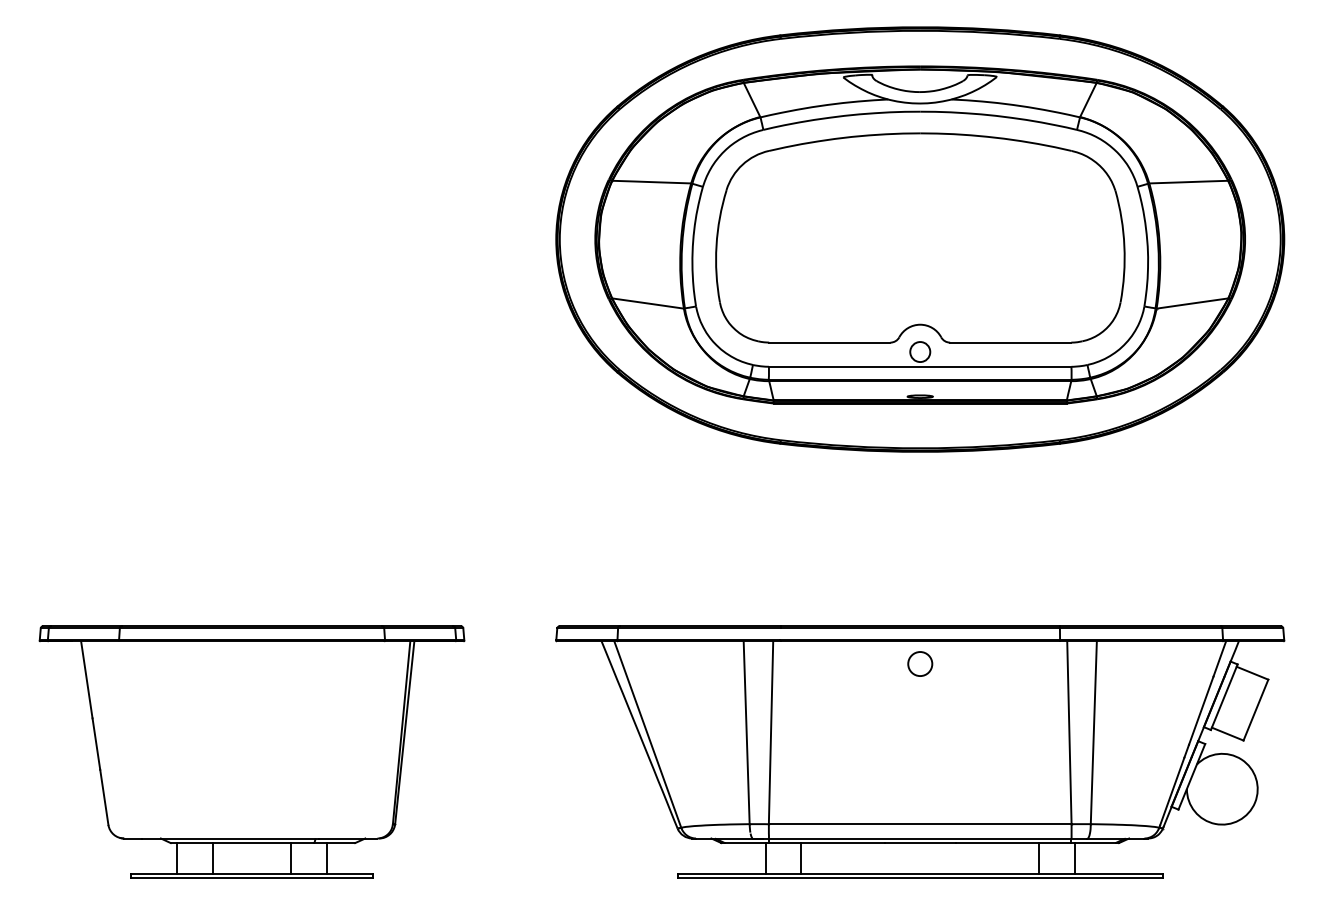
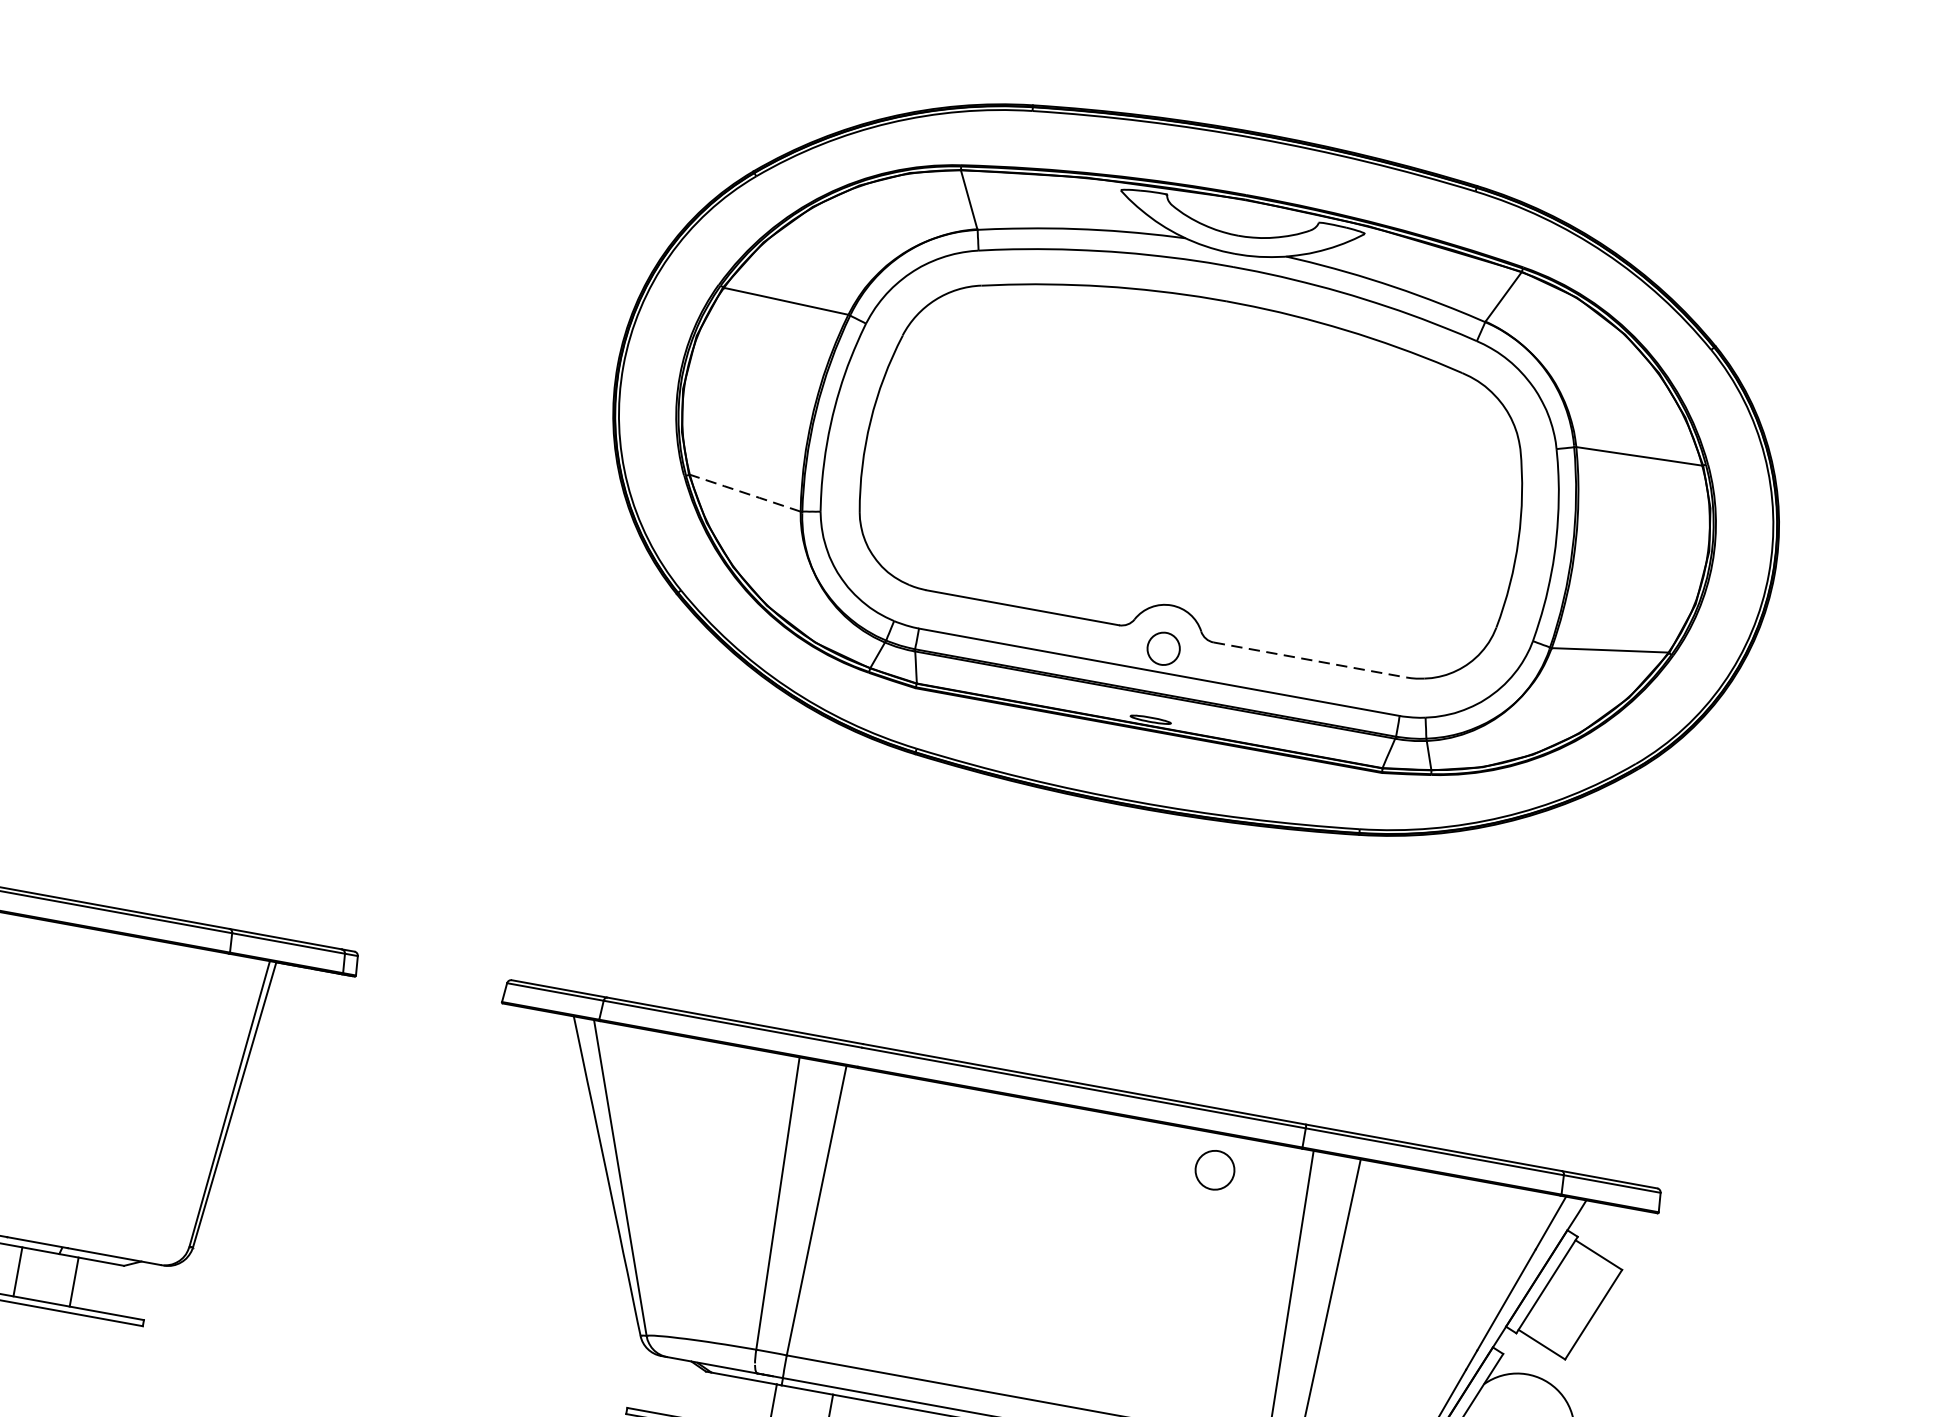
line: (647, 303) -> (744, 492), solid -> dashed
line: (1010, 342) -> (1309, 659), solid -> dashed
circle: (920, 663) -> (1215, 1169), moved

